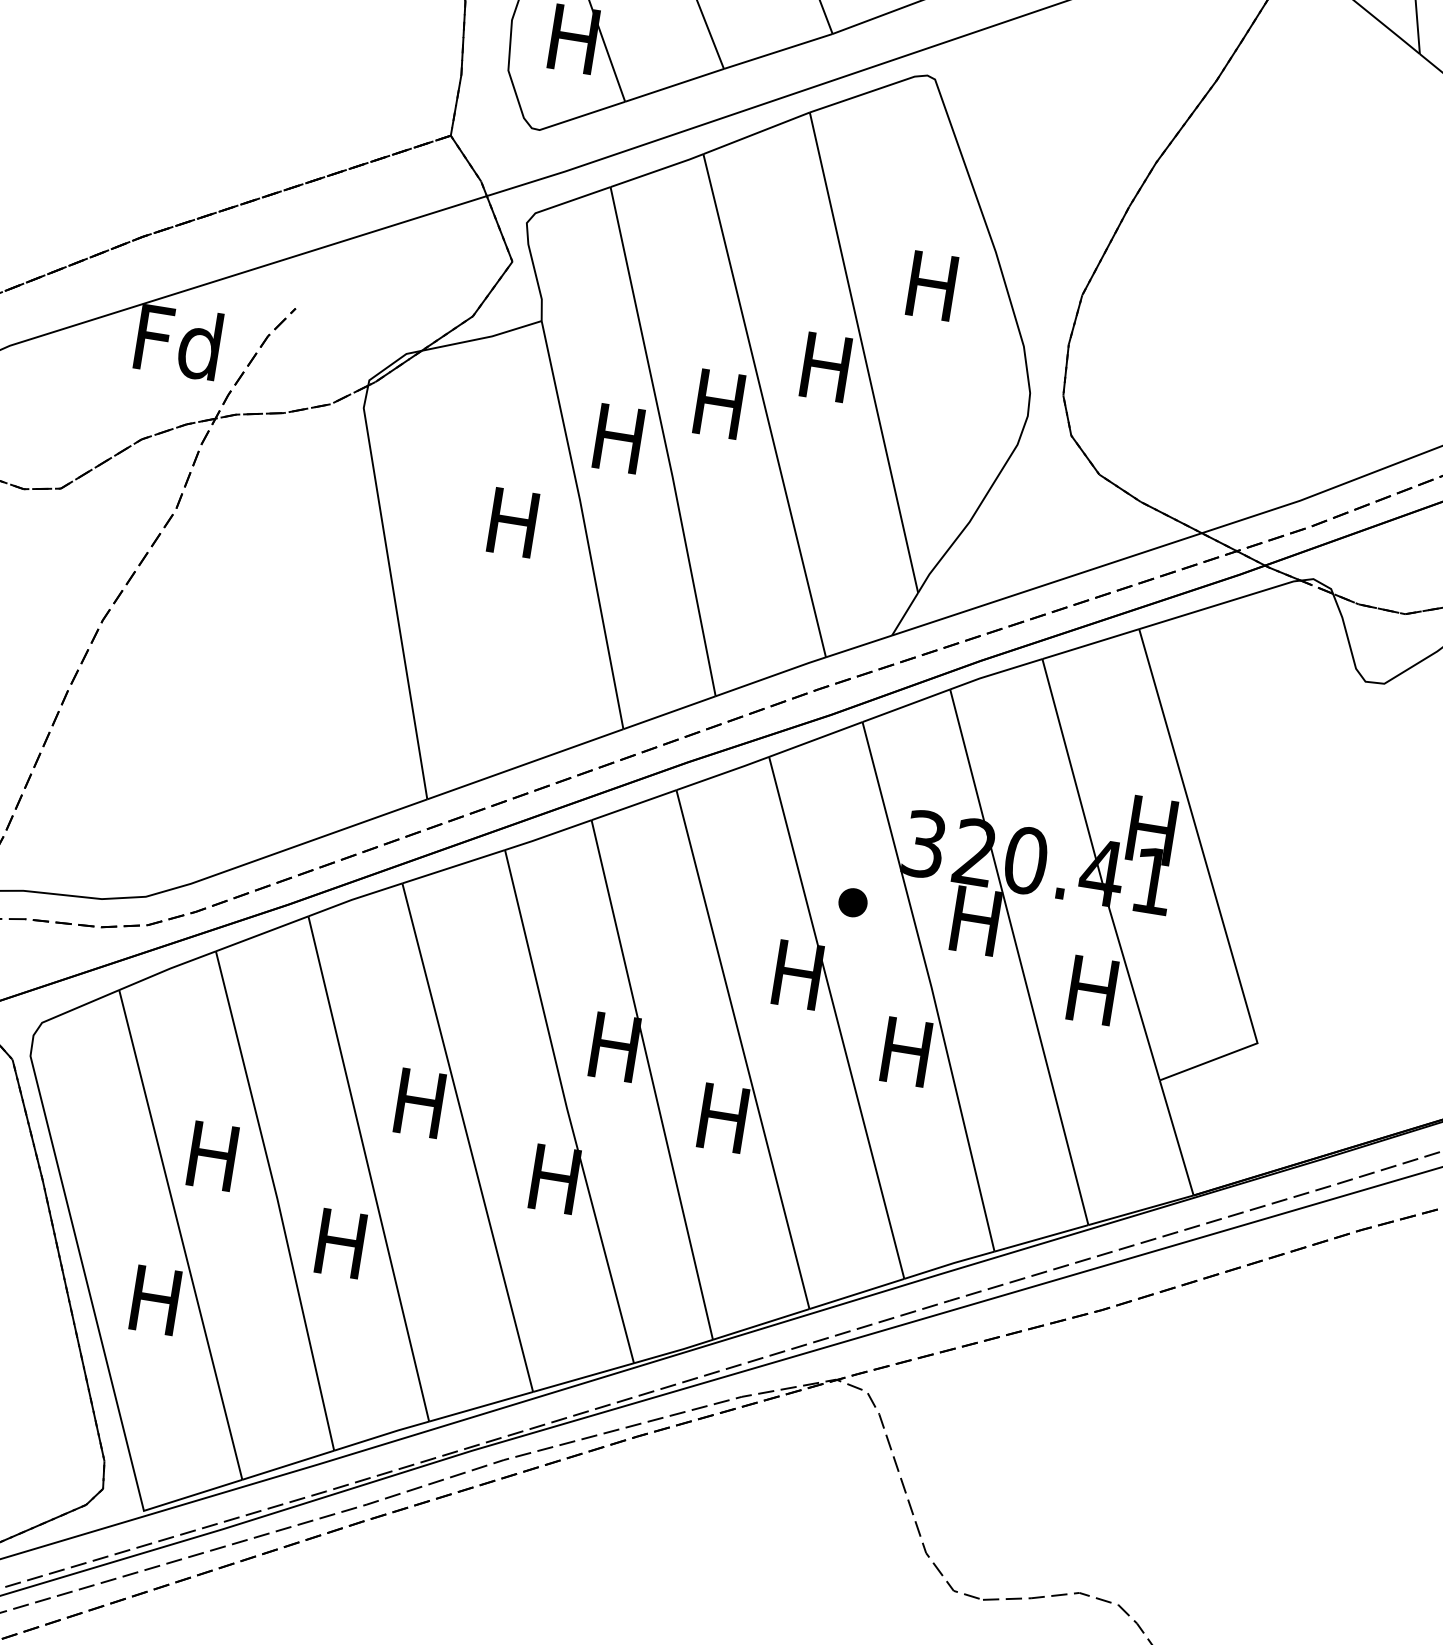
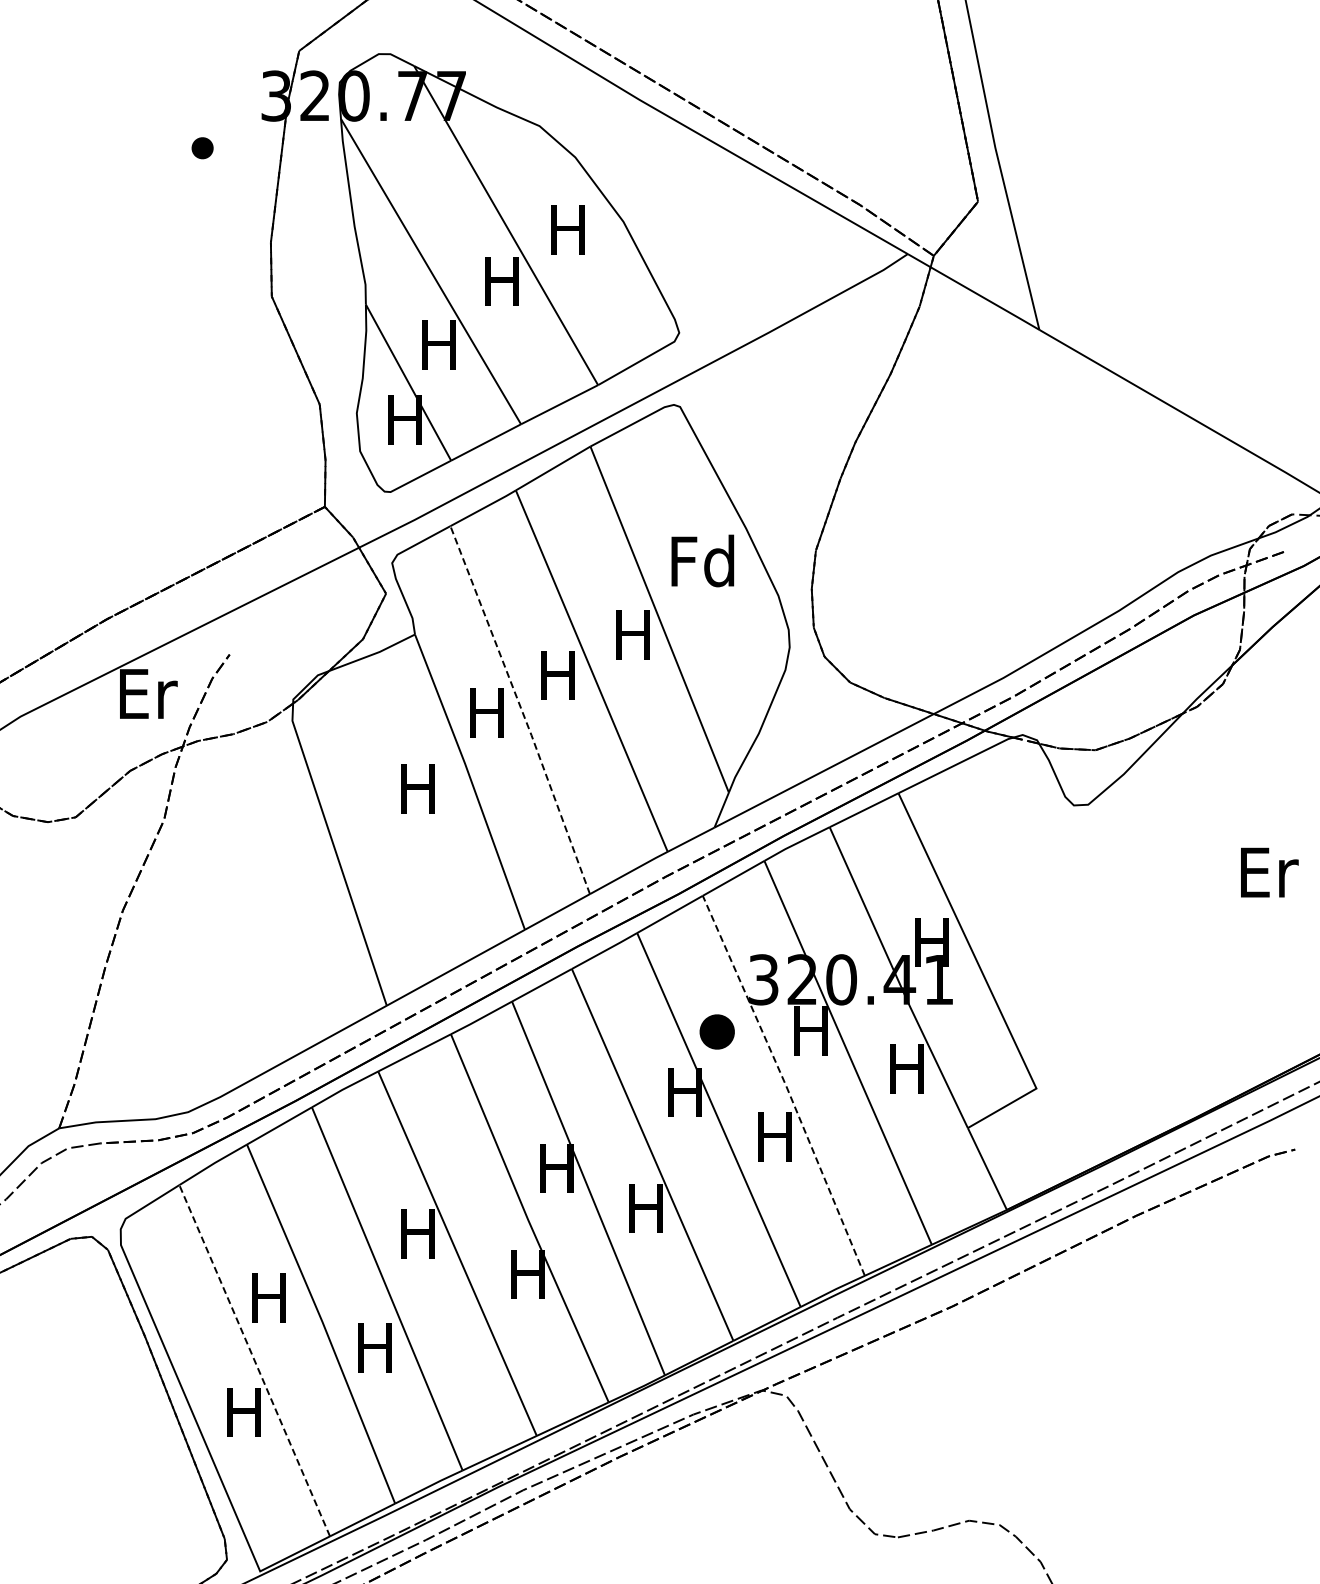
text: (932, 284) -> (702, 560), H -> Fd
text: (177, 341) -> (145, 693), Fd -> Er
line: (664, 442) -> (521, 710), solid -> dashed
part: (853, 902) -> (717, 1031), size x1.6
line: (930, 985) -> (785, 1084), solid -> dashed
line: (180, 1234) -> (254, 1360), solid -> dashed

